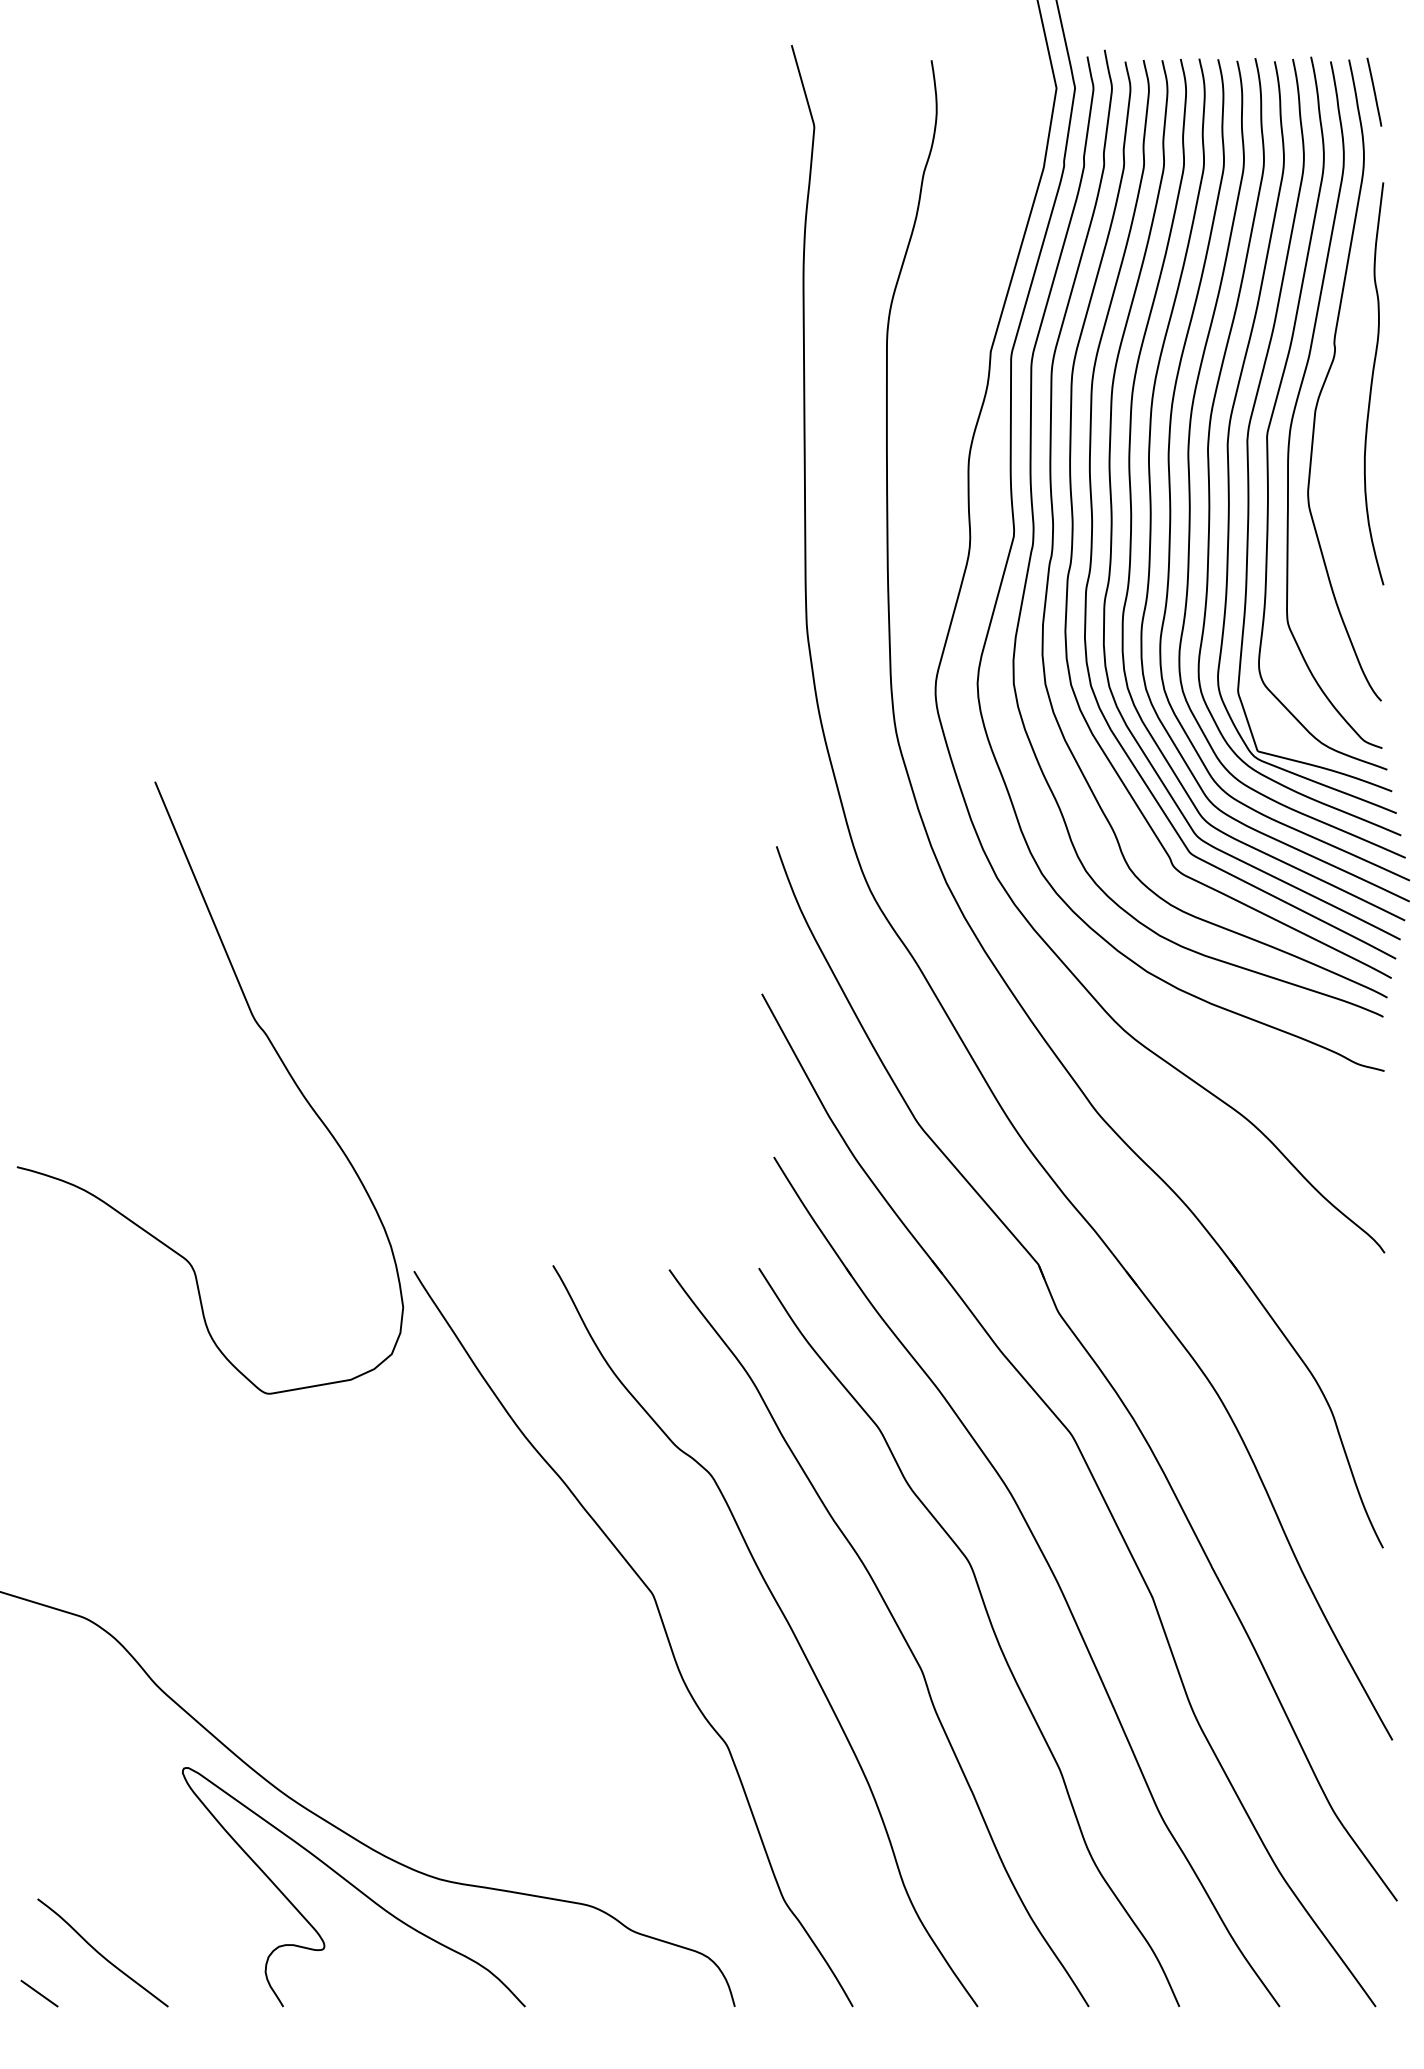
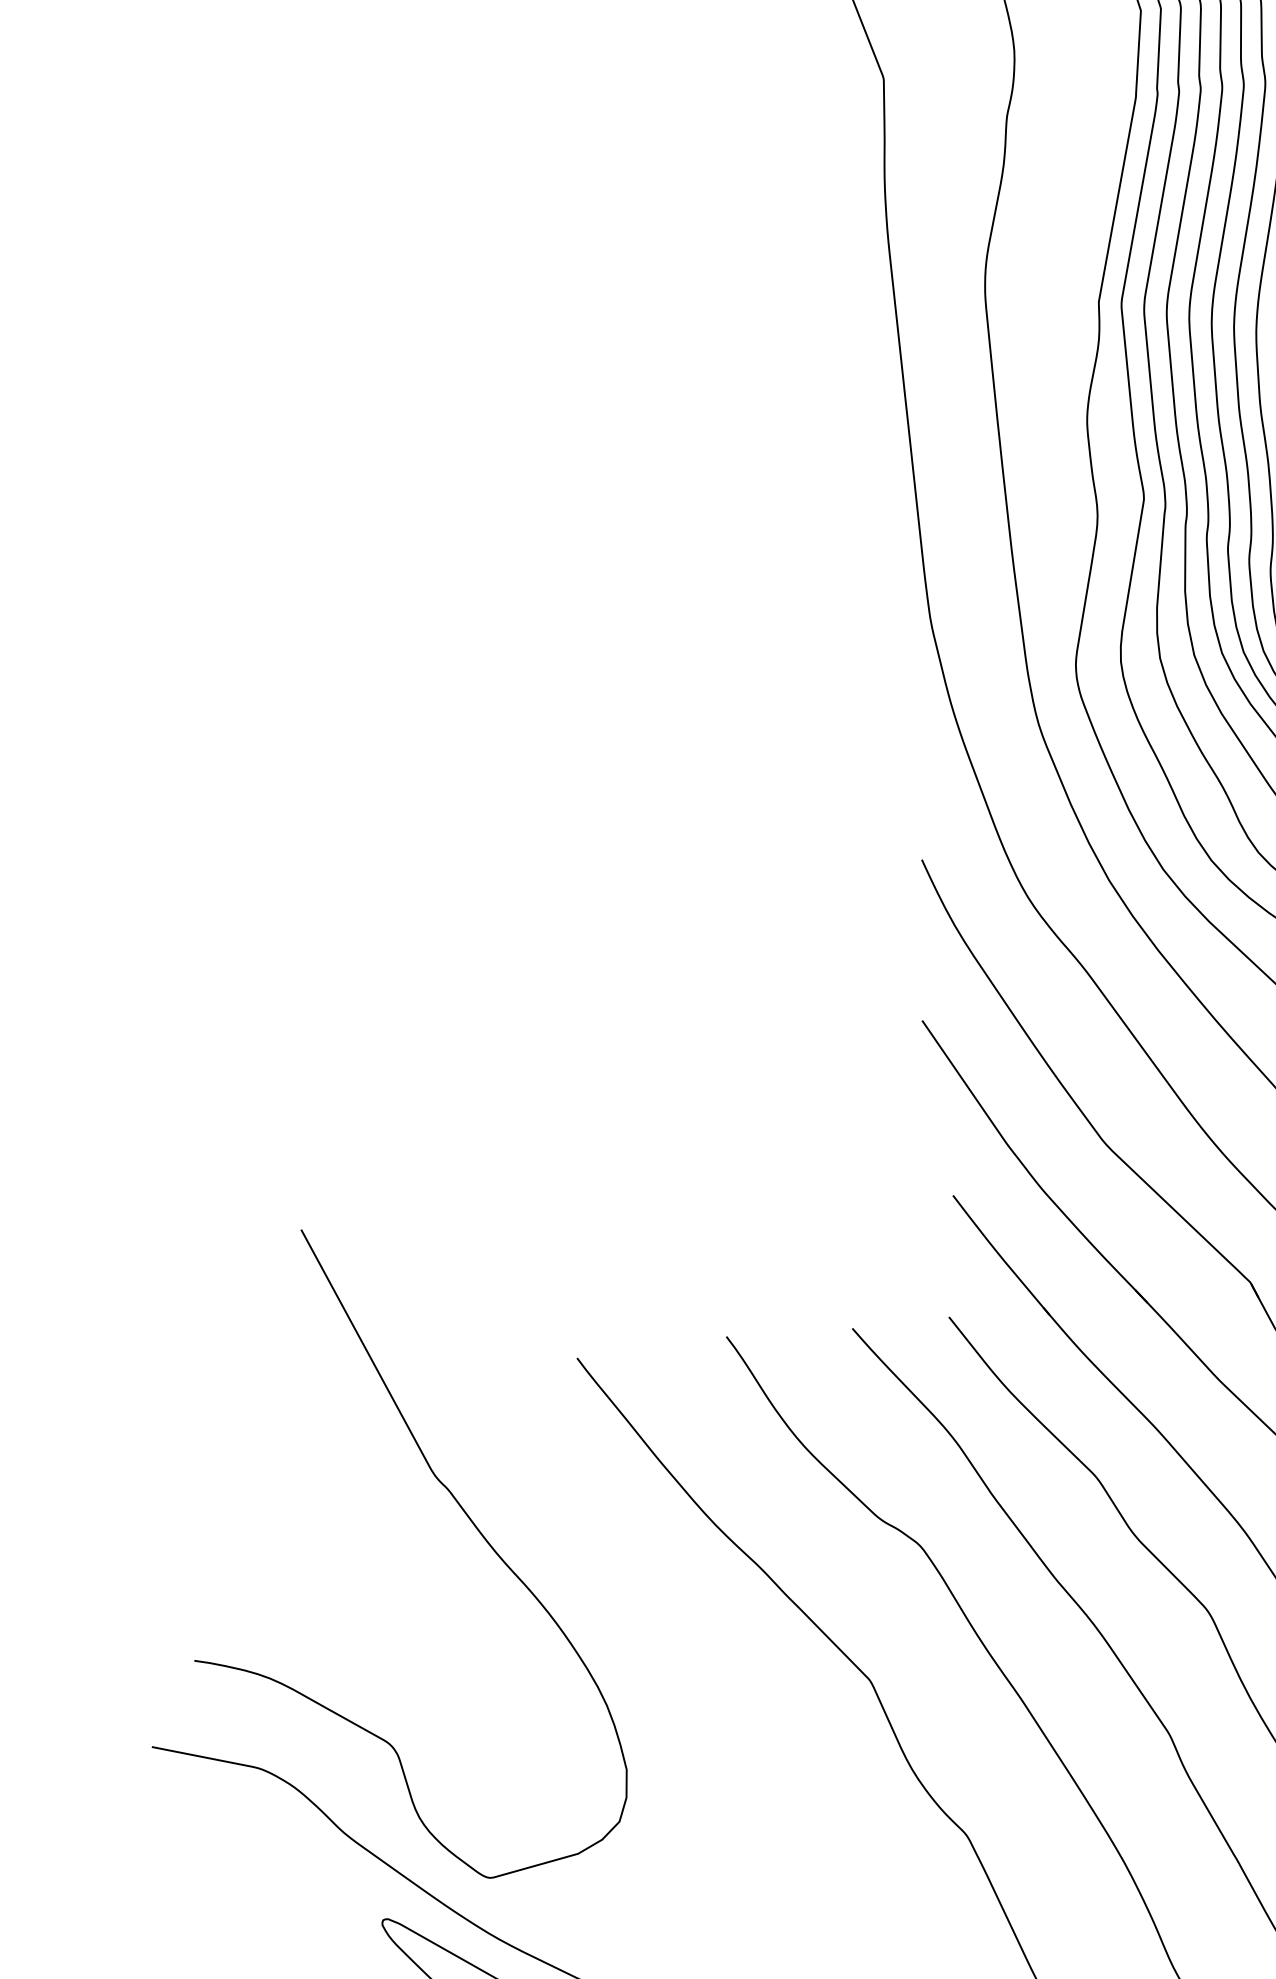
curve: (272, 1047) -> (457, 1503), moved

